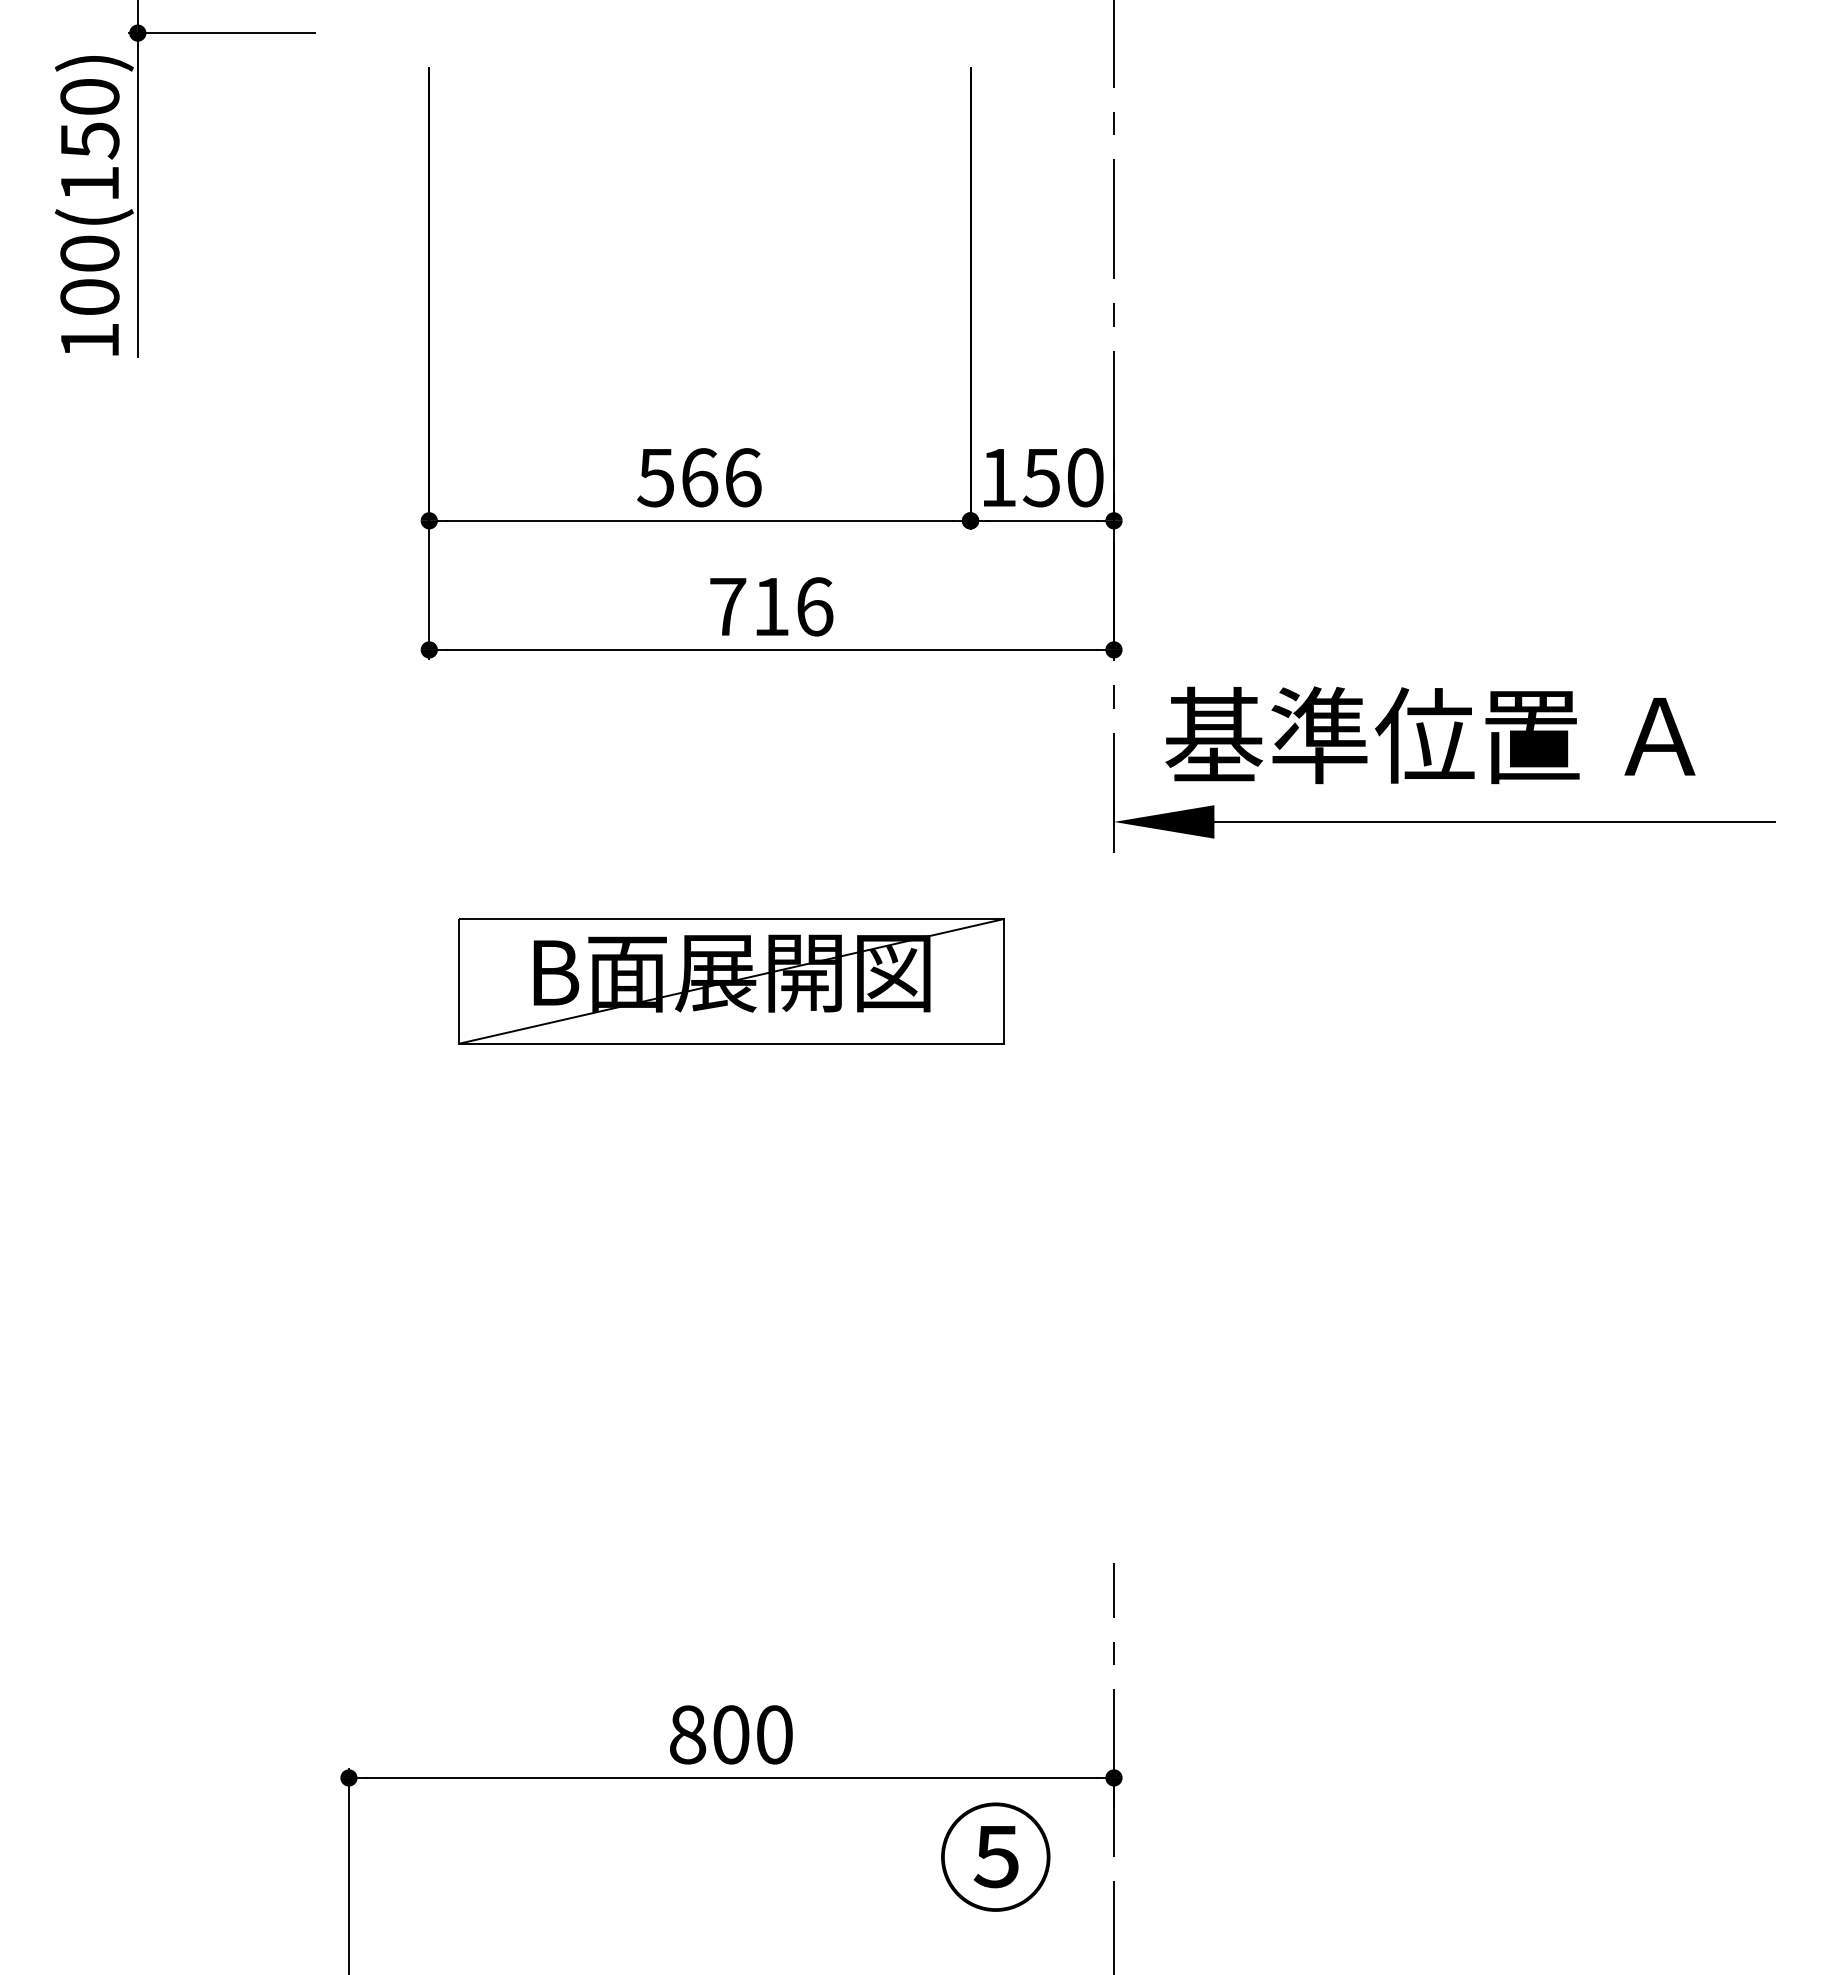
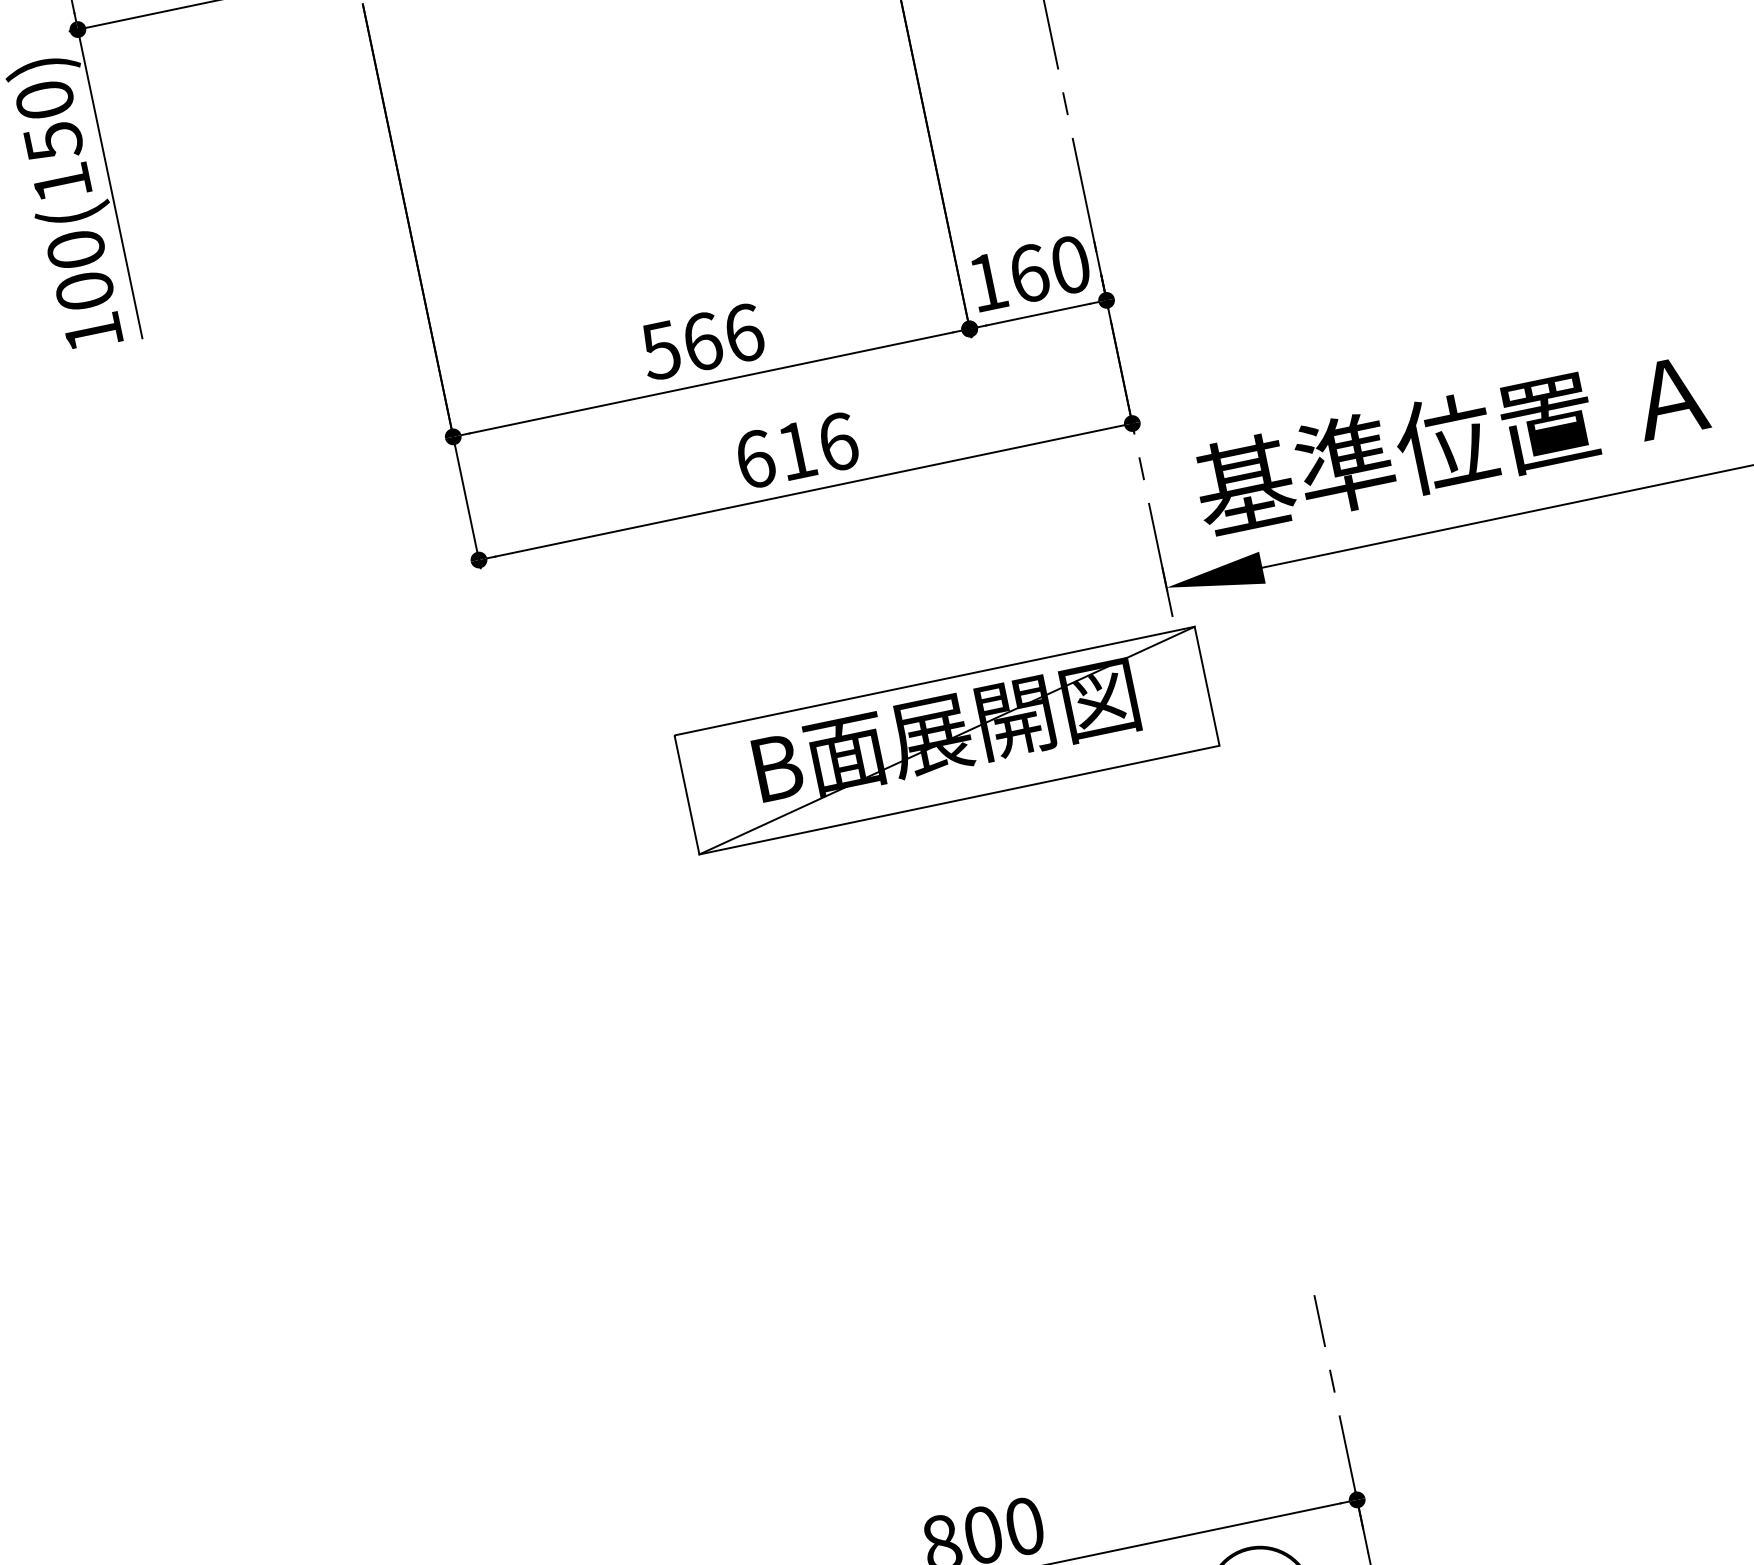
text: (1041, 477) -> (1028, 273), 150 -> 160
text: (728, 606) -> (755, 458), 716 -> 616
part: (730, 981) -> (946, 740), moved

